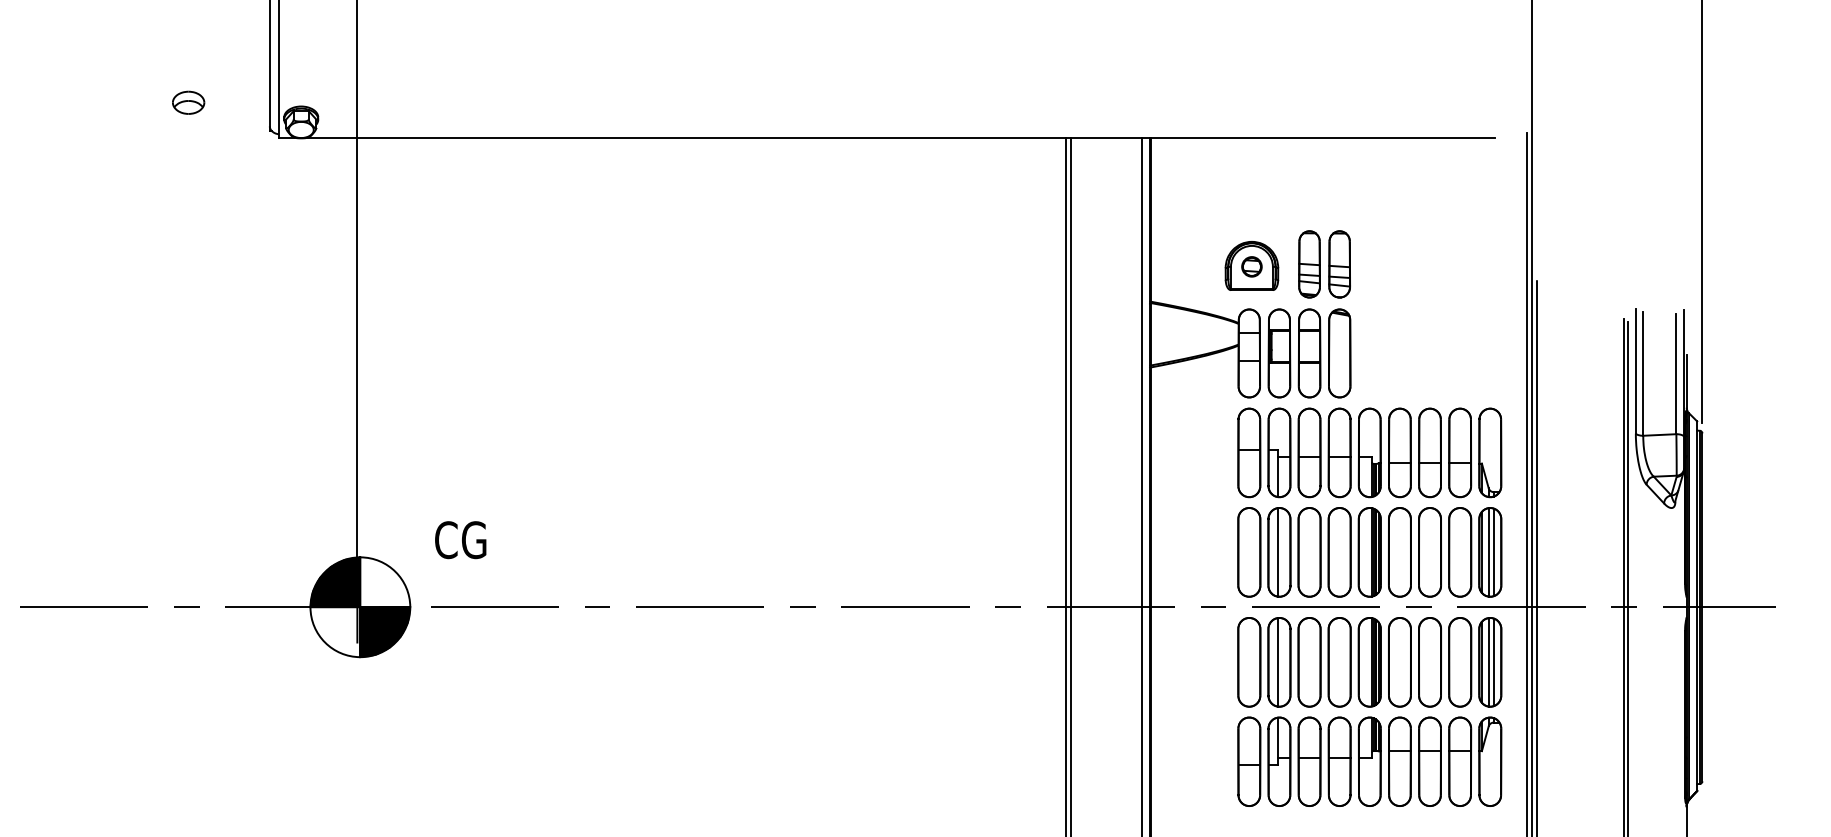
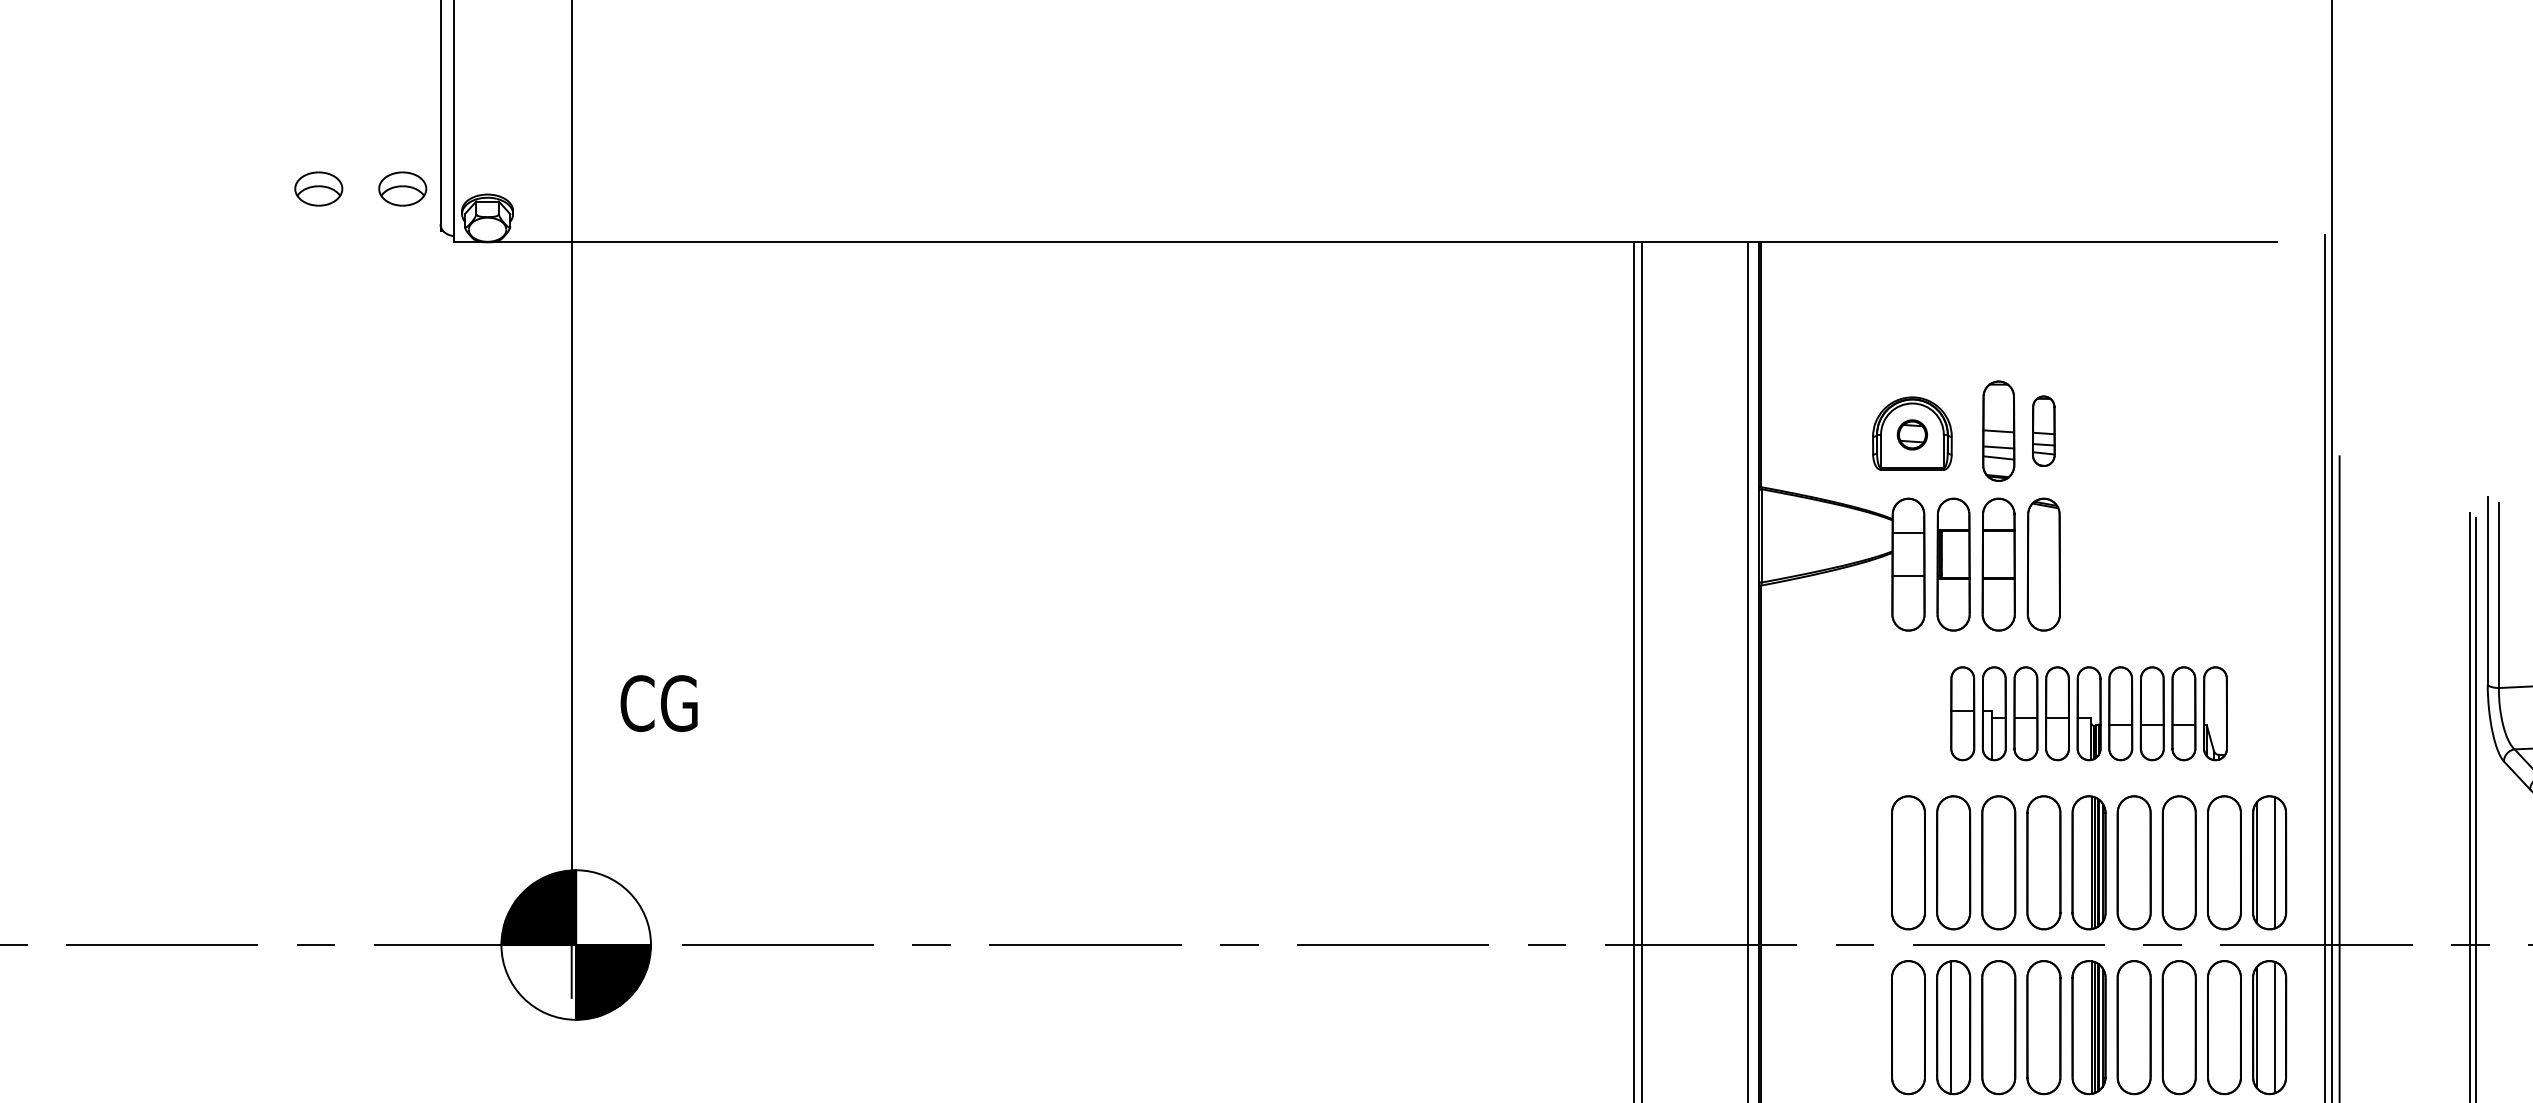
part: (244, 102) -> (402, 188), added
part: (1339, 264) -> (2043, 431), size x0.7
part: (1369, 452) -> (2088, 713), size x0.7
text: (460, 540) -> (658, 704), moved
line: (1277, 552) -> (1950, 862), removed
line: (1488, 552) -> (2266, 862), removed
line: (1488, 662) -> (2266, 1027), removed

